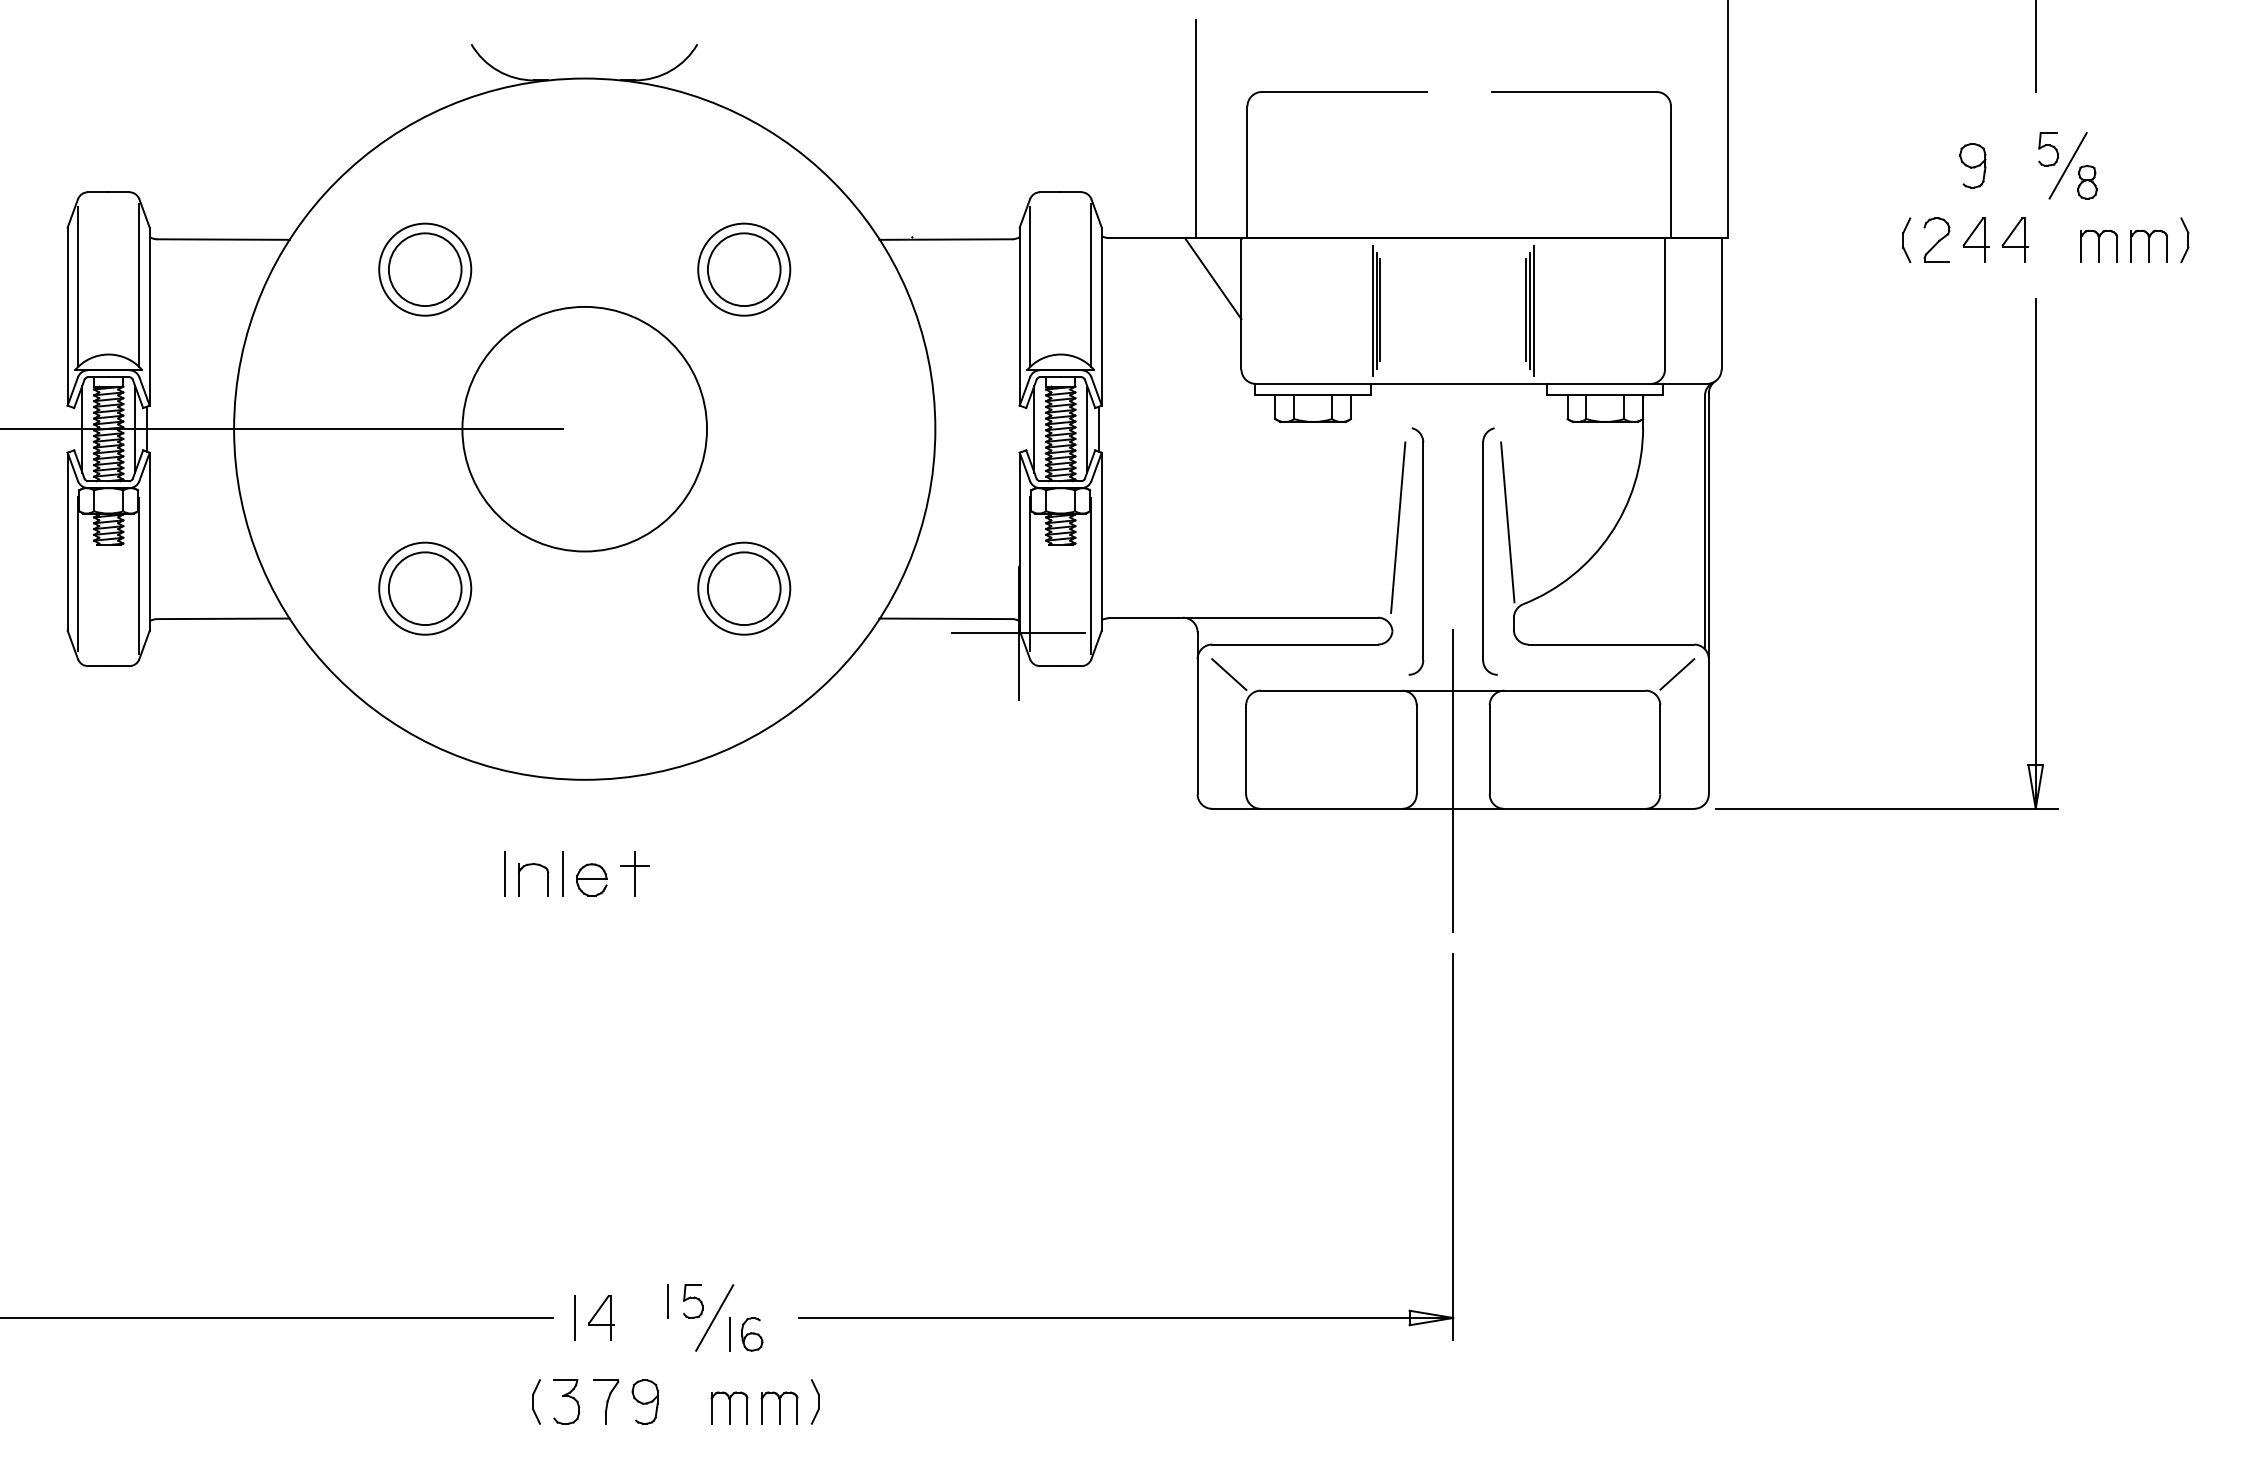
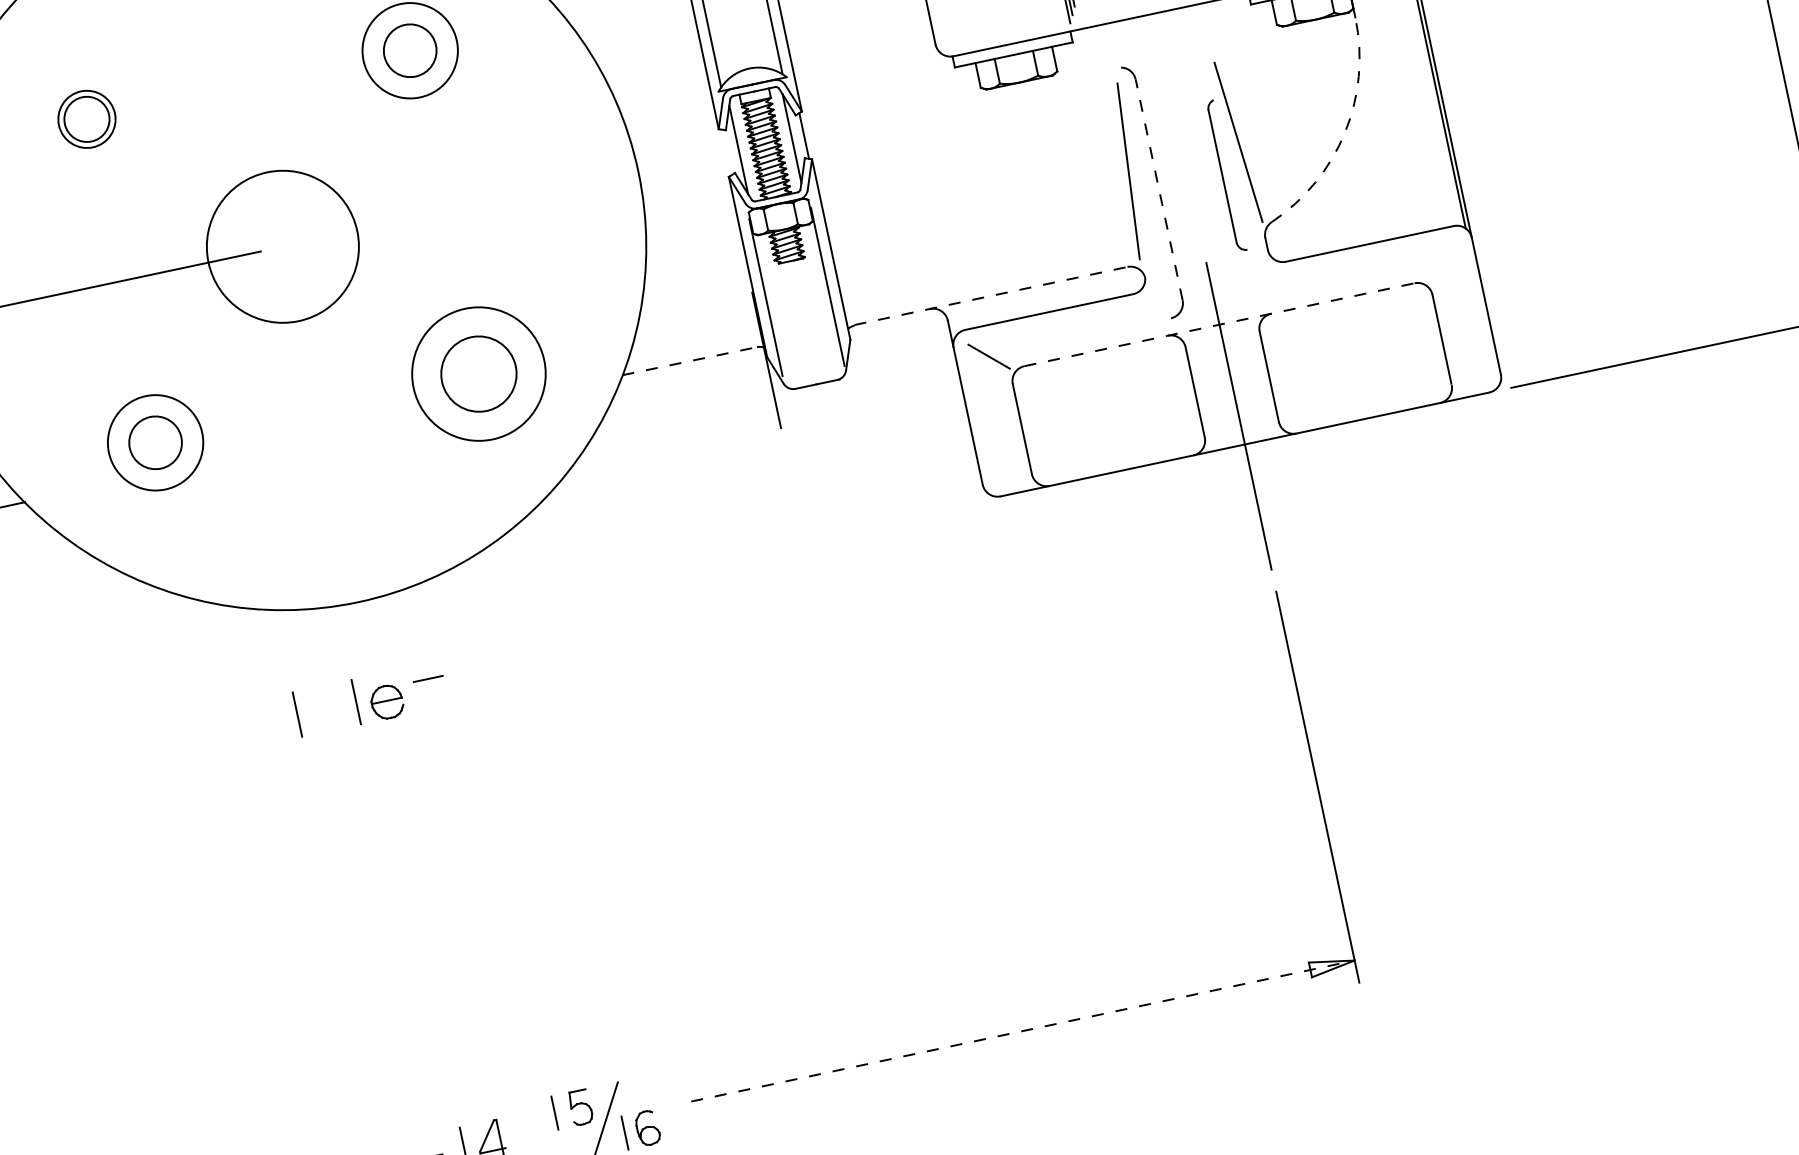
part: (425, 269) -> (87, 119), size x0.6
circle: (743, 269) -> (409, 50), size x0.7
circle: (584, 428) -> (282, 246), size x0.6
arc: (1610, 534) -> (1345, 132), solid -> dashed
line: (1423, 551) -> (1159, 190), solid -> dashed
part: (1489, 551) -> (1226, 175), size x0.6
circle: (424, 588) -> (154, 442), size x0.7
circle: (744, 588) -> (479, 373), size x1.4
line: (1243, 617) -> (991, 295), solid -> dashed
line: (946, 618) -> (690, 360), solid -> dashed
line: (1018, 633) -> (766, 360), removed
line: (1677, 674) -> (1443, 260), removed
line: (1453, 690) -> (1219, 324), solid -> dashed
line: (635, 873) -> (430, 686), removed
part: (519, 879) -> (313, 717), removed
line: (1126, 1318) -> (1023, 1031), solid -> dashed

